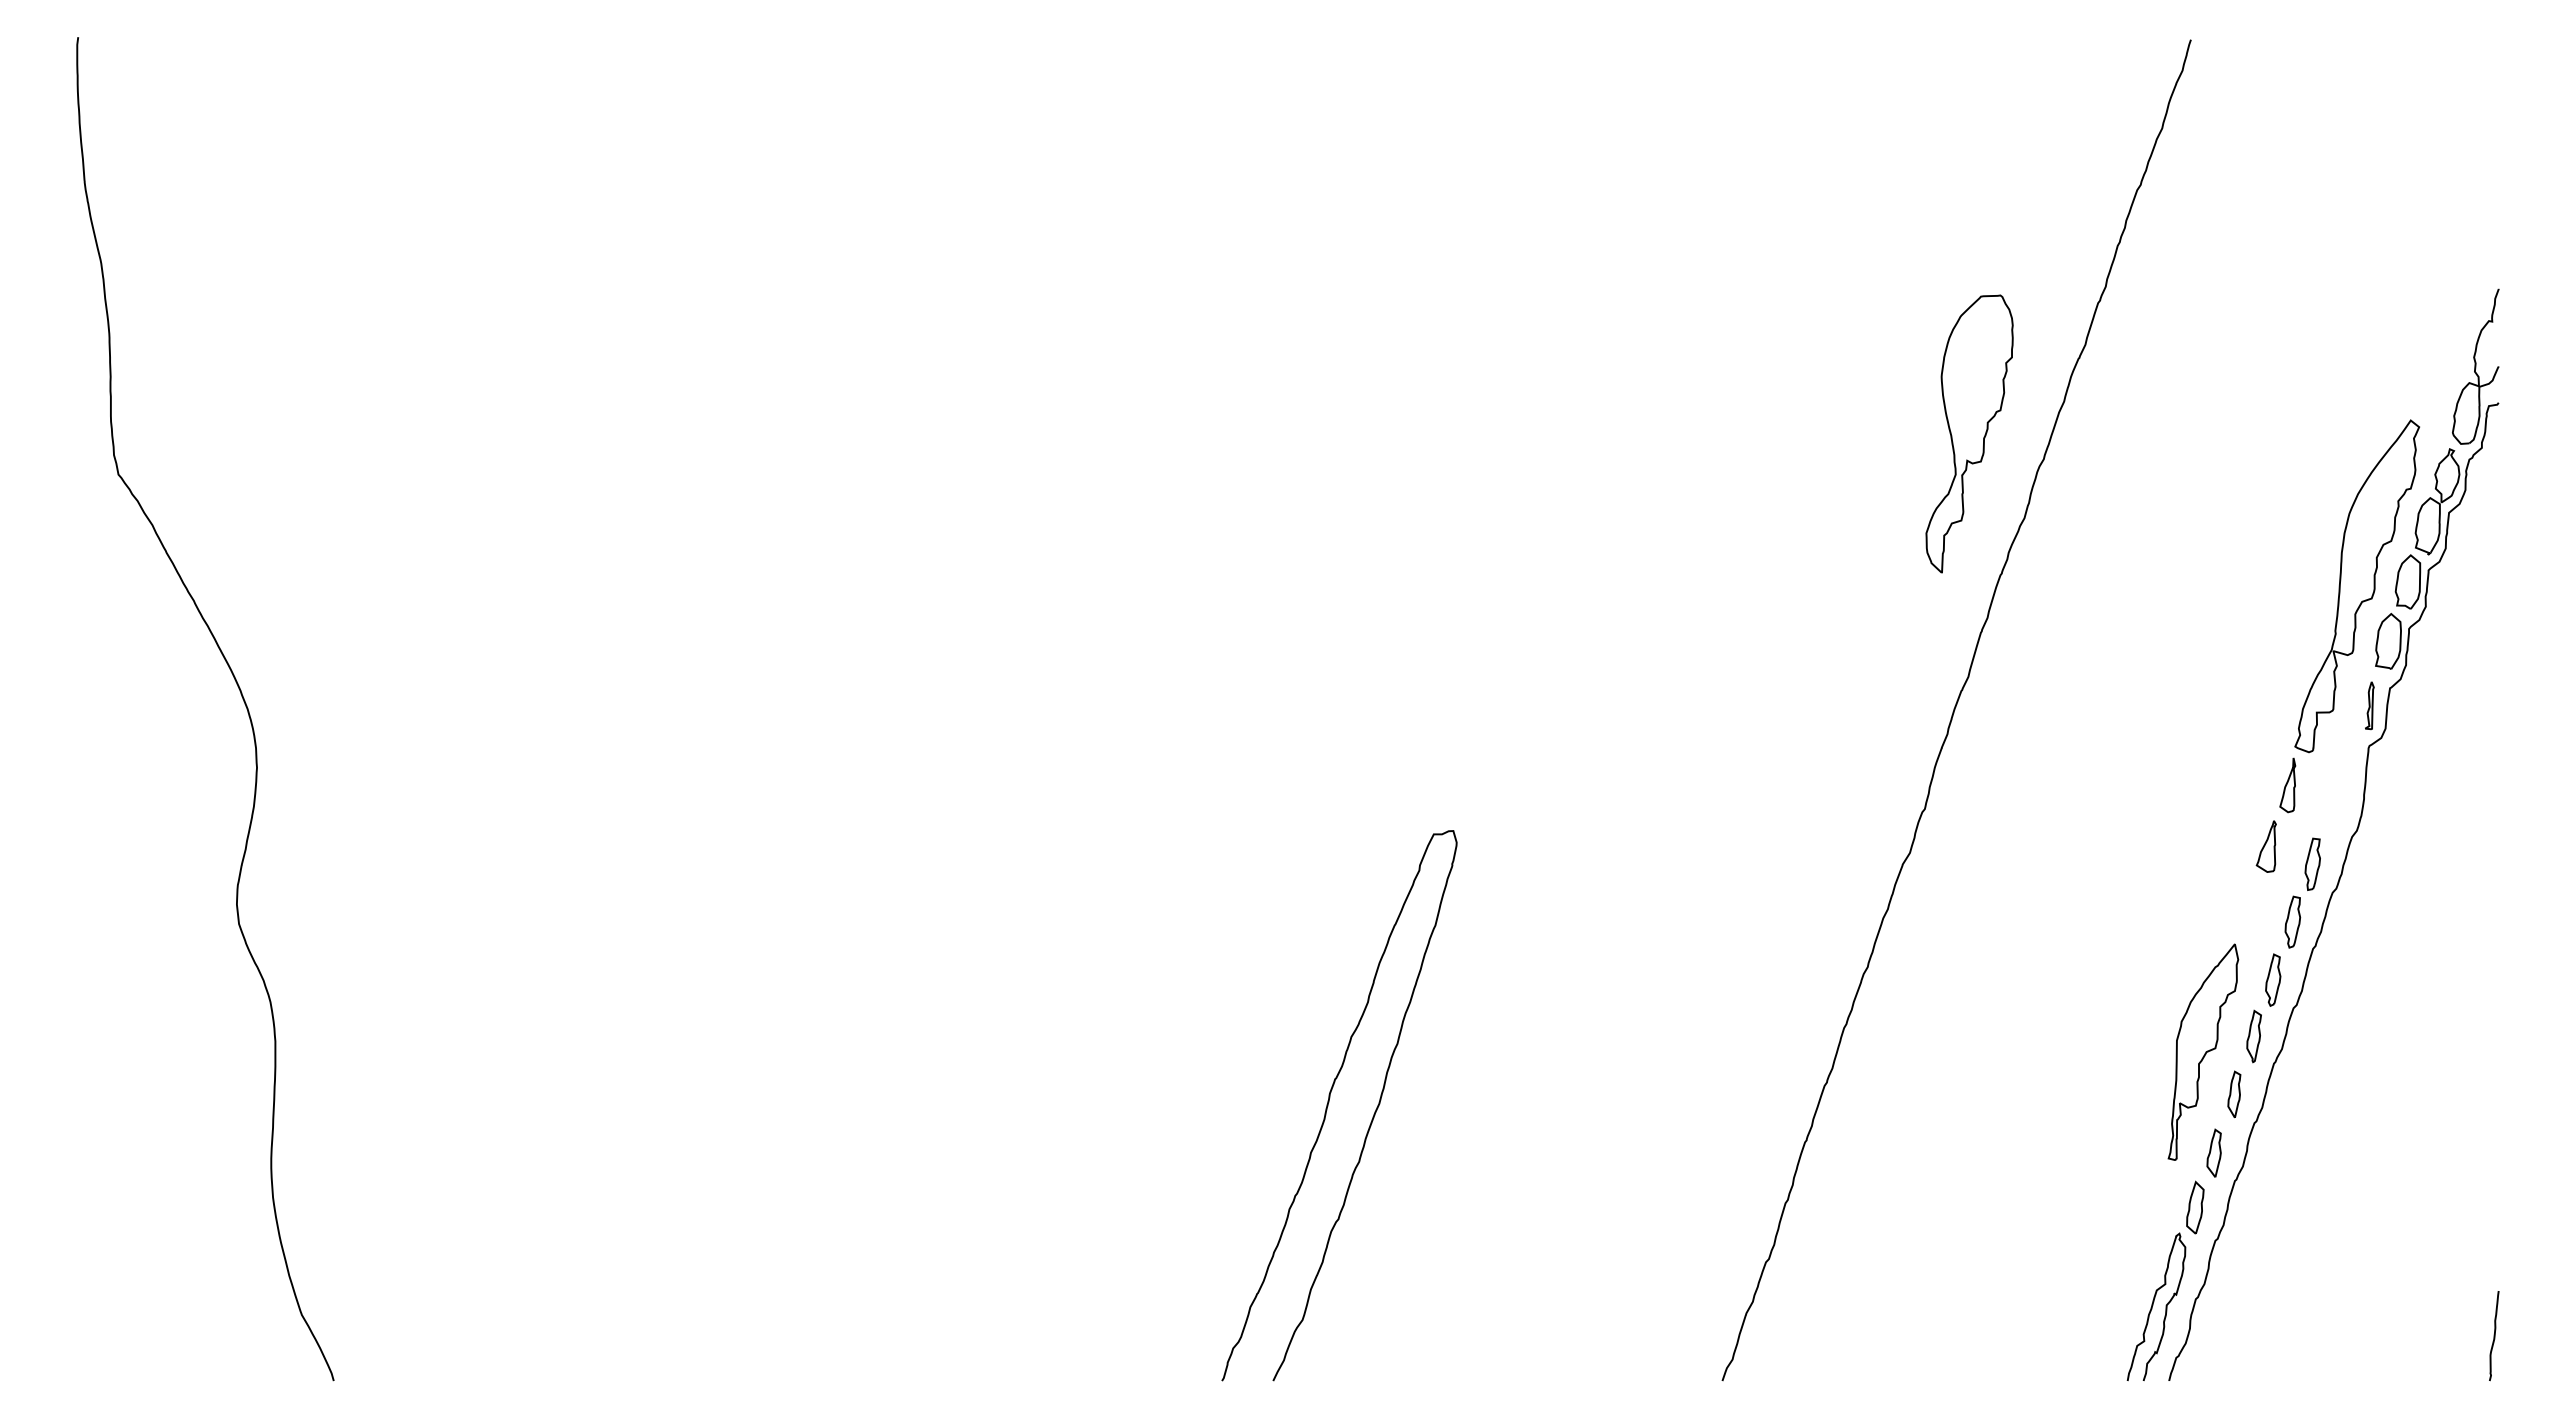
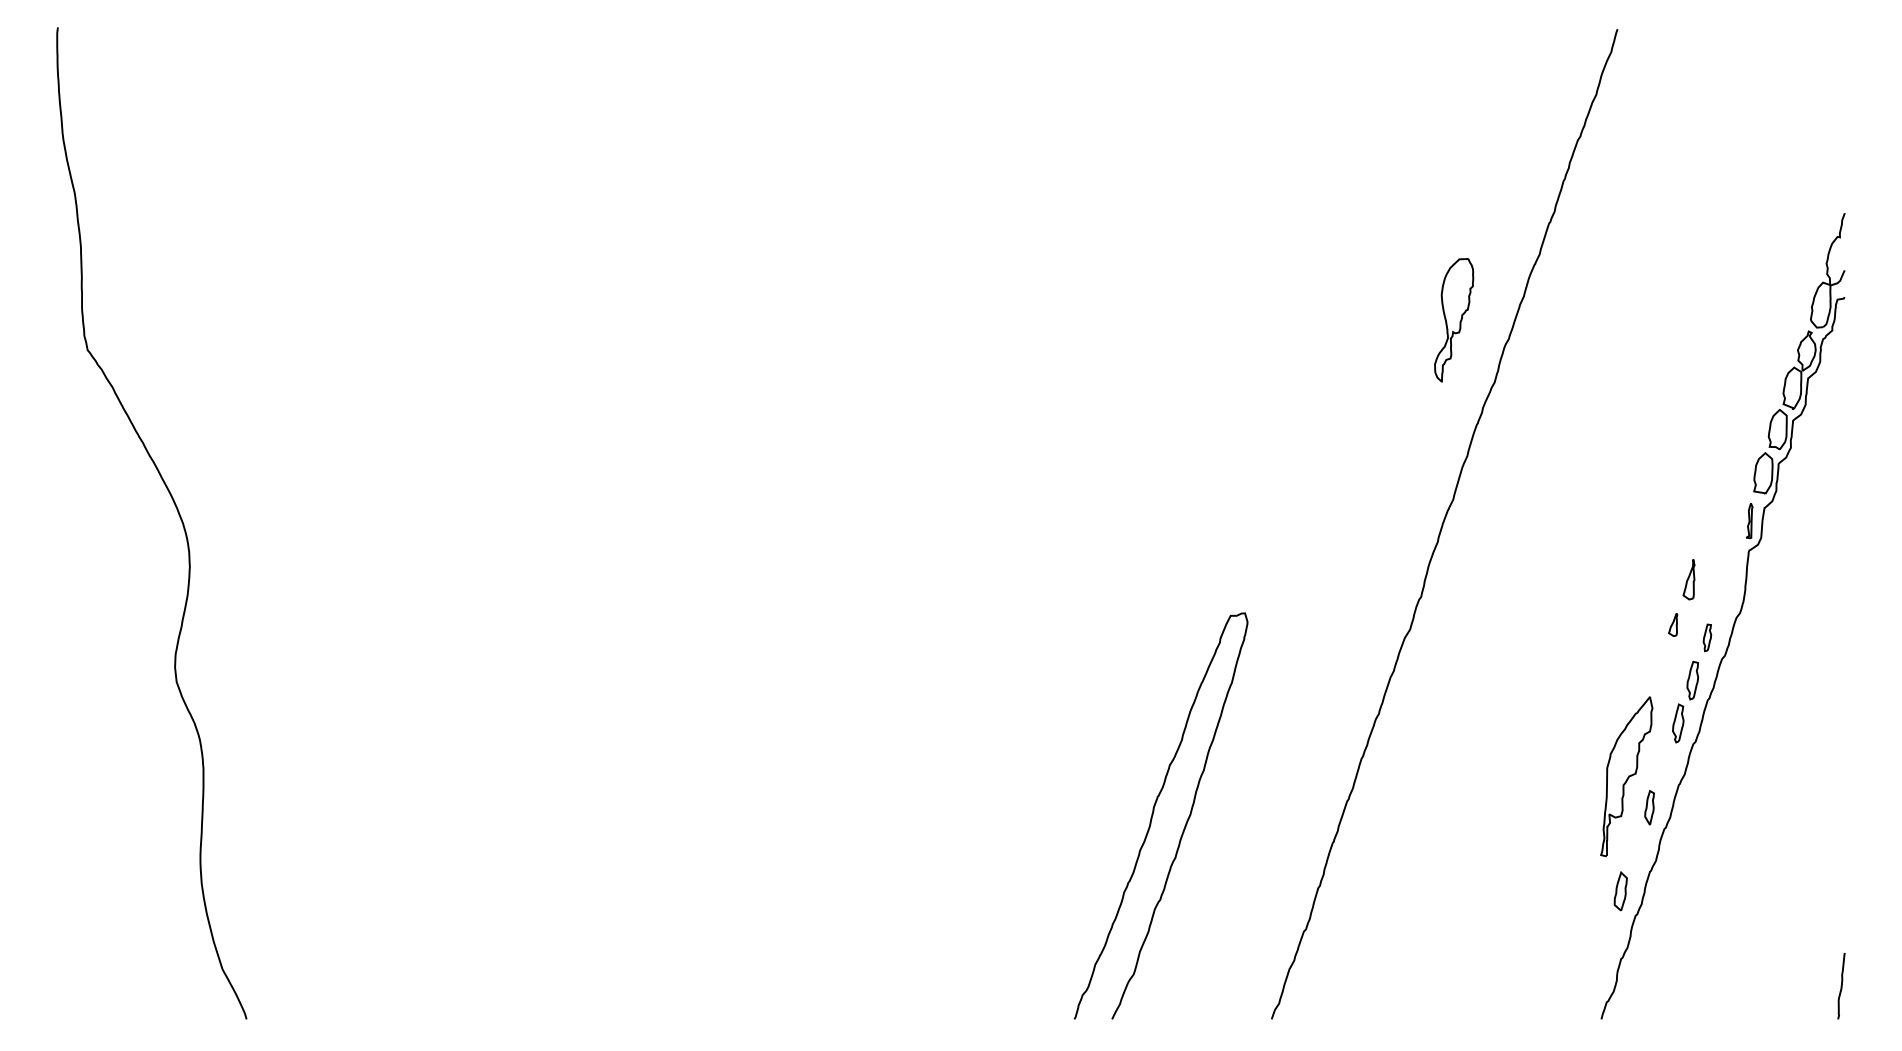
part: (1969, 433) -> (1454, 319), size x0.6
part: (2357, 586) -> (1740, 432), removed
part: (2265, 846) -> (1672, 624), size x0.6
part: (2312, 863) -> (1707, 637), size x0.7
part: (2253, 1036) -> (1663, 765), removed
curve: (1329, 1102) -> (1153, 813), moved
part: (2213, 1152) -> (1634, 850), removed
curve: (2153, 1305) -> (1589, 963), removed

